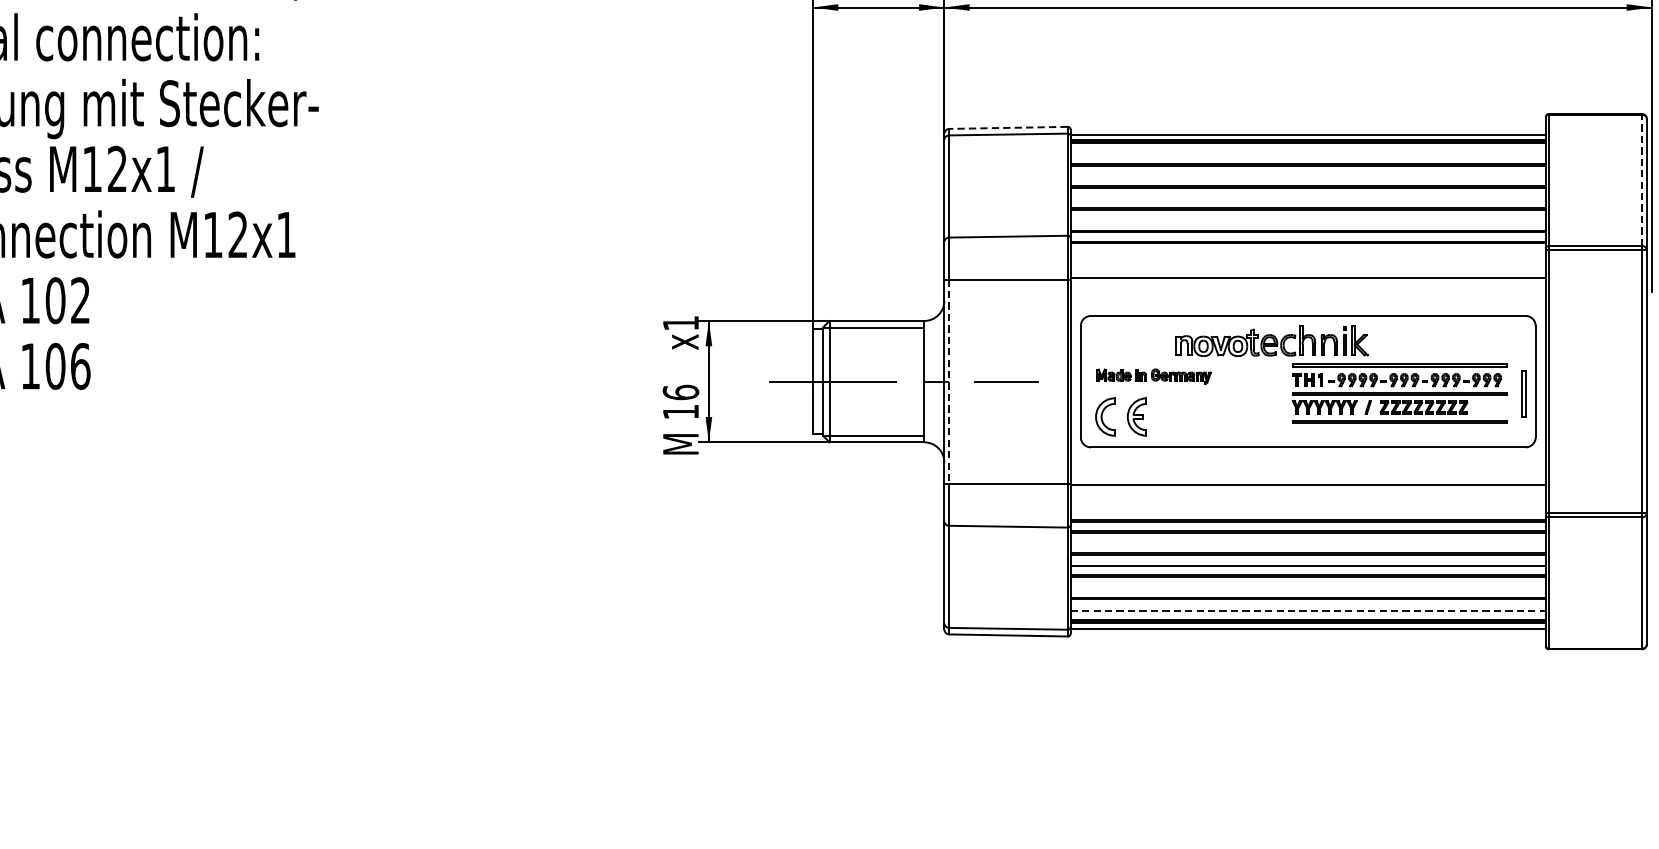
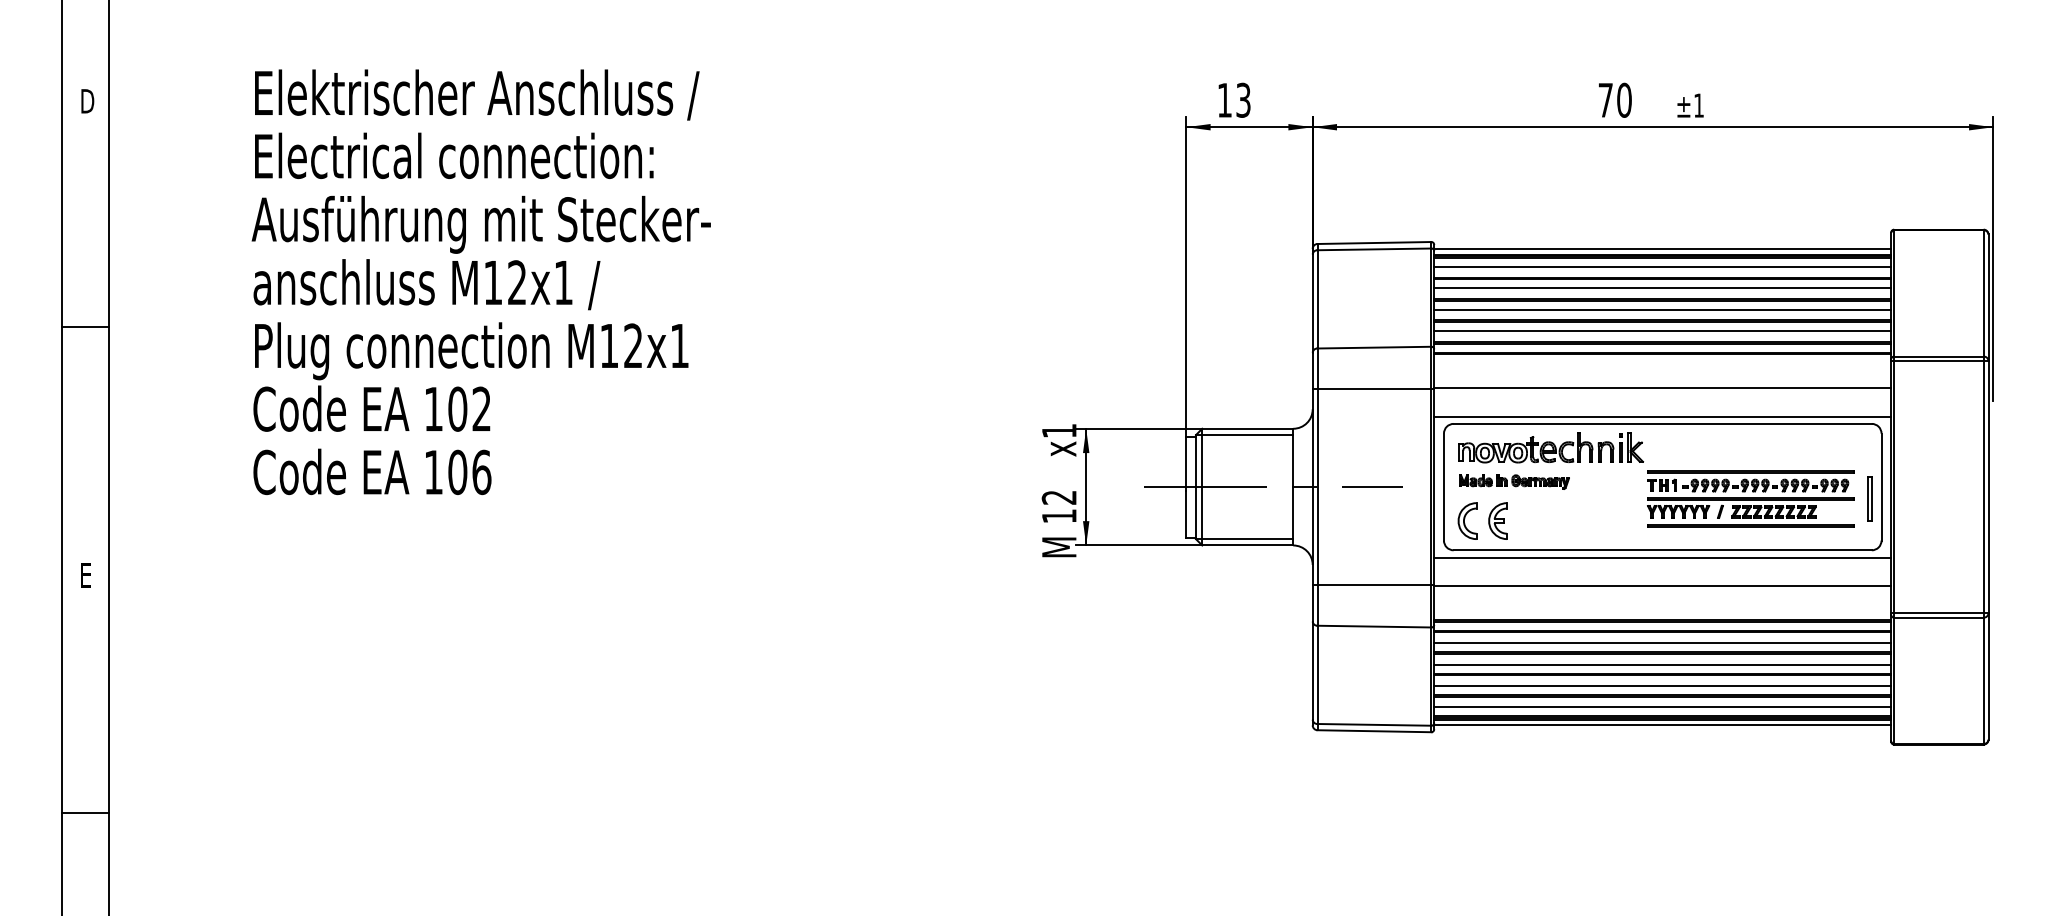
line: (1008, 128) -> (1374, 243), dashed -> solid
line: (1308, 152) -> (1662, 266), added
line: (1308, 175) -> (1662, 288), added
line: (1641, 179) -> (1983, 292), dashed -> solid
line: (1308, 197) -> (1662, 309), added
line: (1308, 219) -> (1662, 331), added
line: (1308, 308) -> (1662, 416), added
part: (1272, 340) -> (1551, 447), moved
line: (949, 382) -> (1317, 487), dashed -> solid
text: (680, 392) -> (1058, 497), 16 -> 12
line: (1308, 454) -> (1662, 557), added
line: (1308, 544) -> (1662, 643), added
line: (1308, 587) -> (1662, 685), added
line: (1308, 610) -> (1662, 707), dashed -> solid

